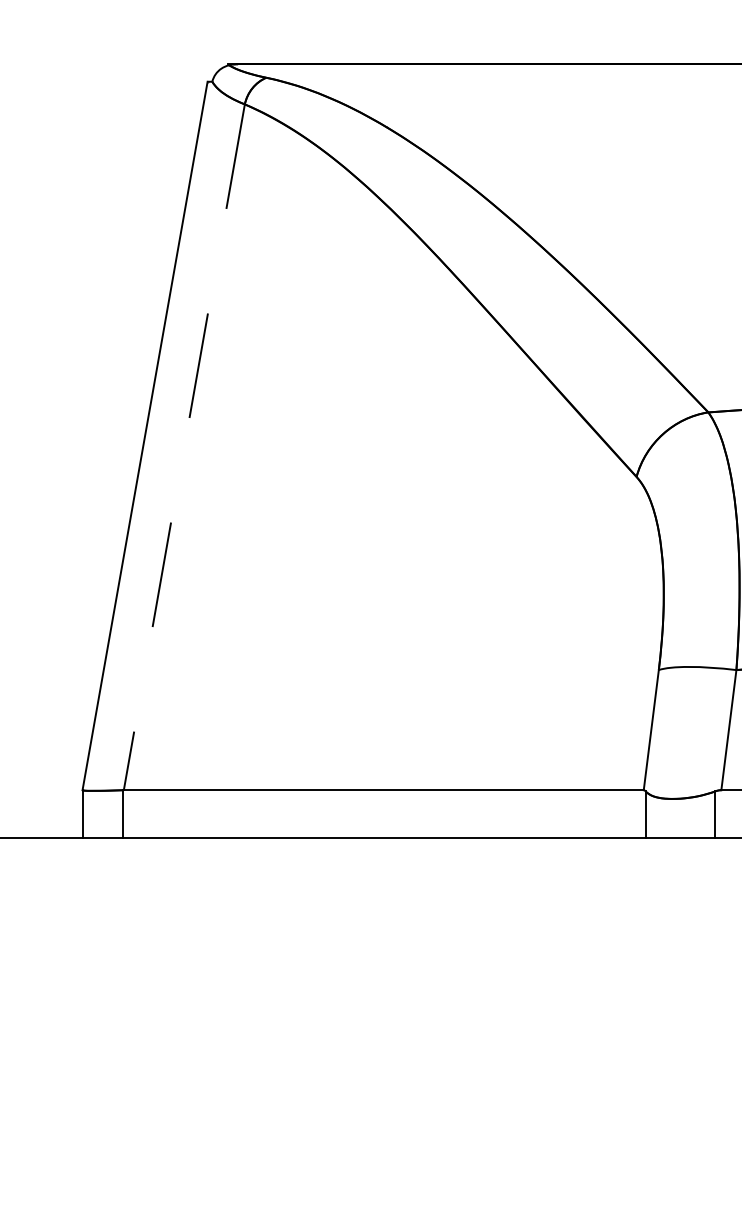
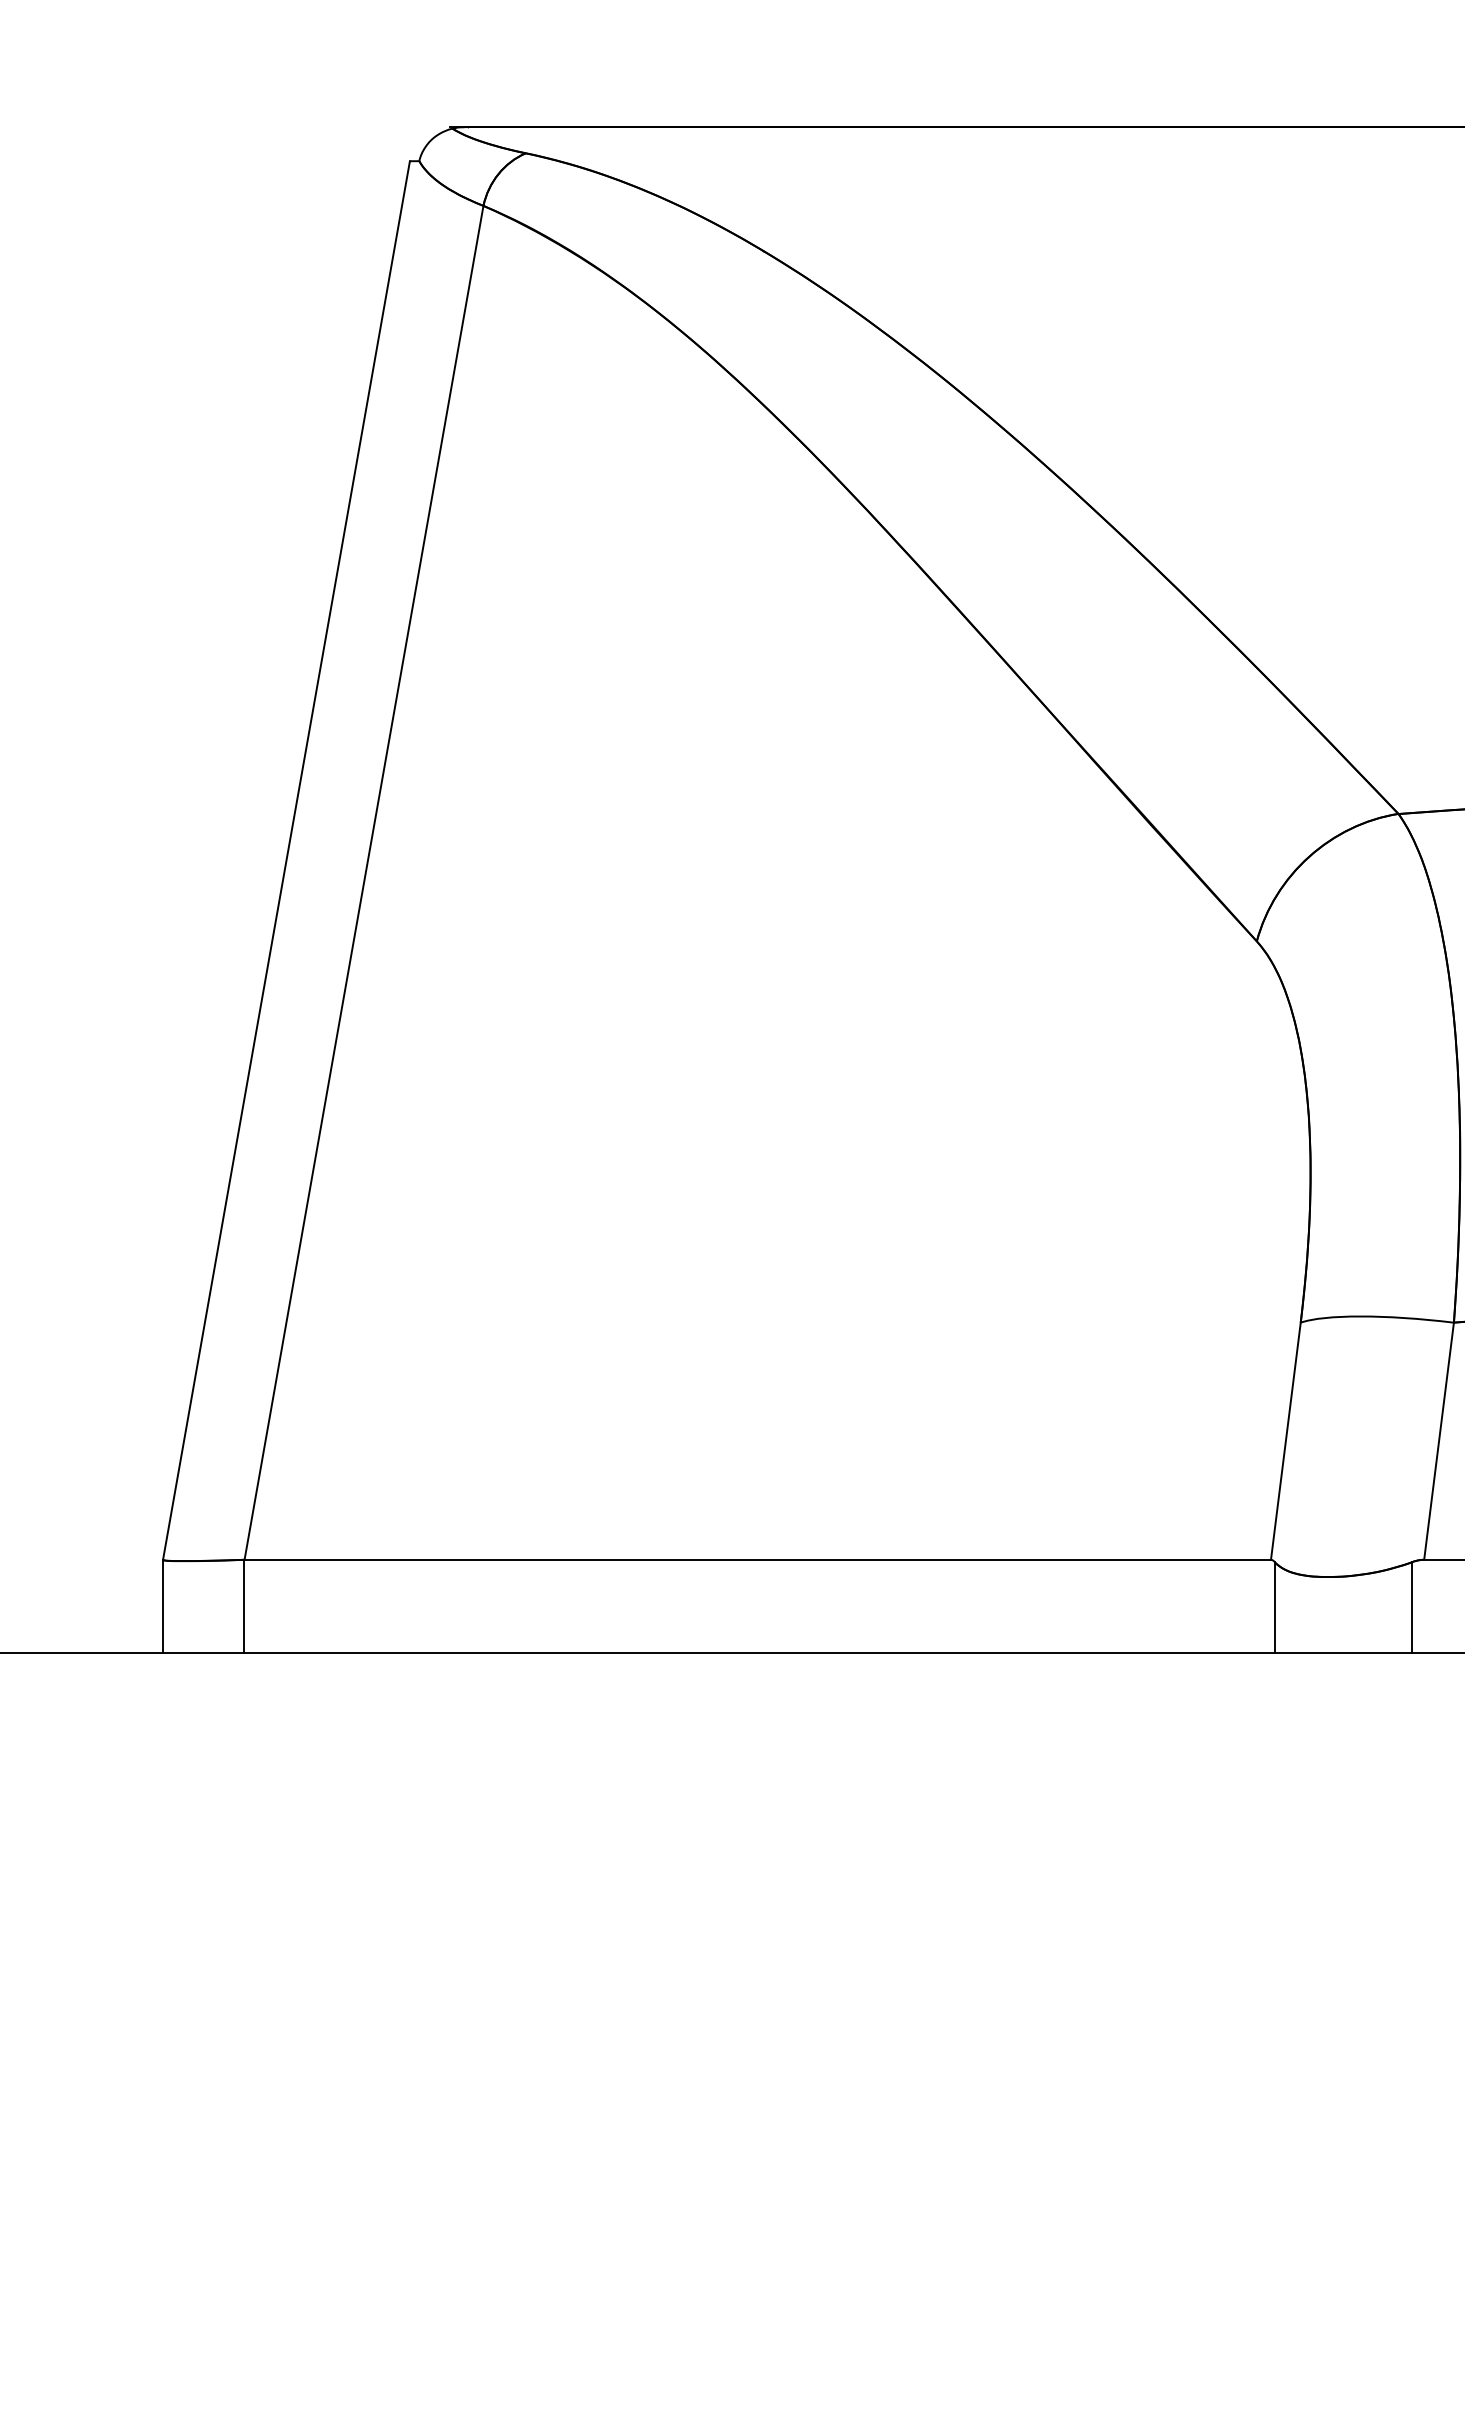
line: (184, 447) -> (364, 883), dashed -> solid

